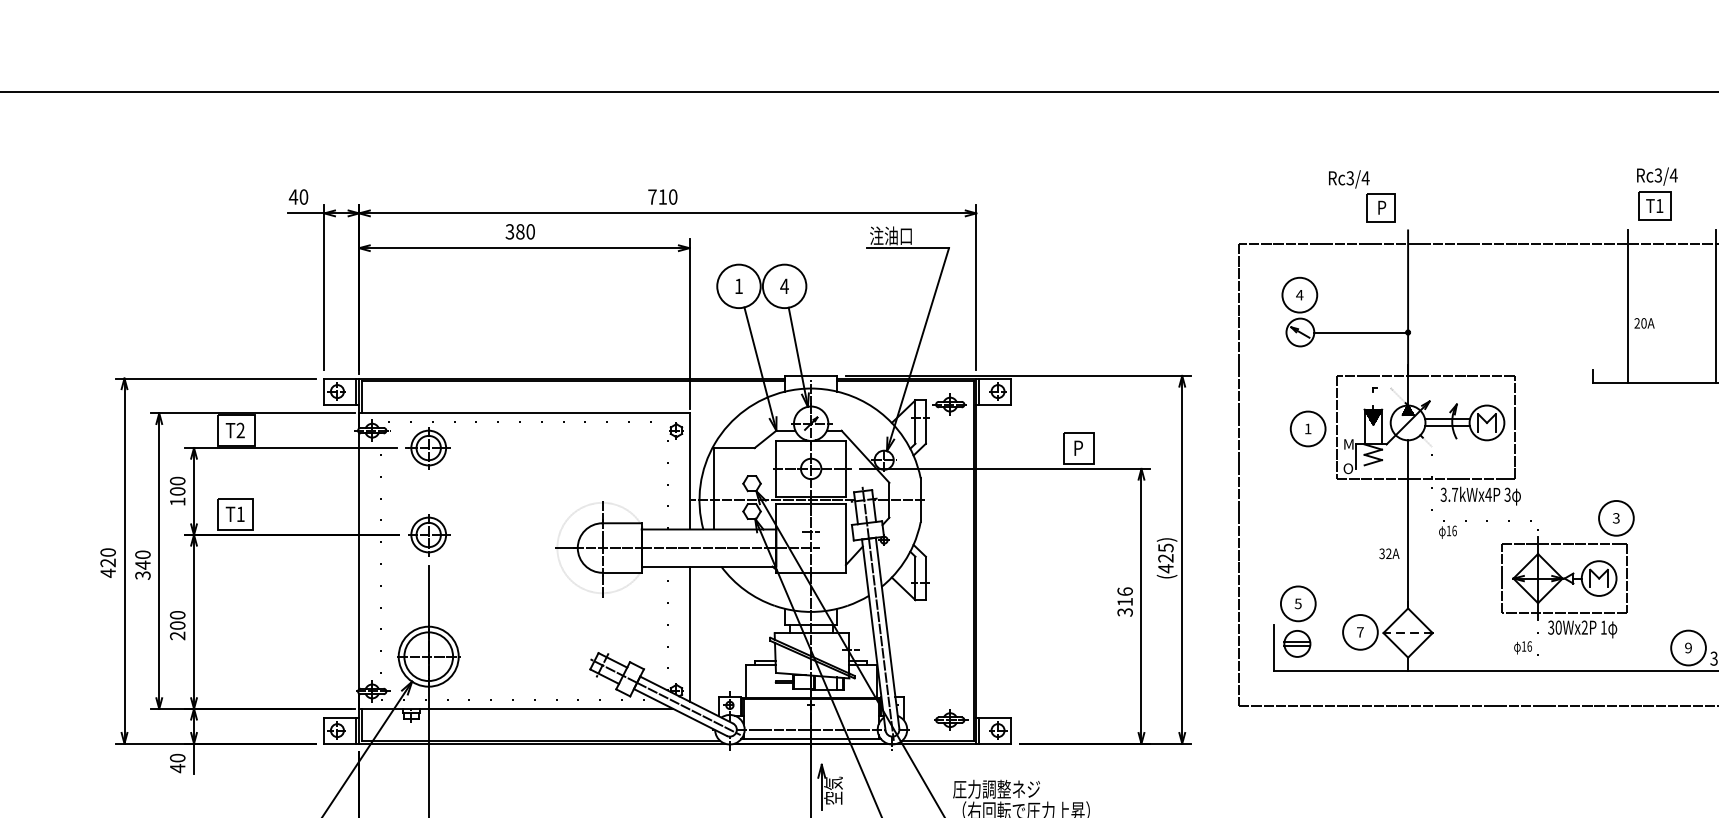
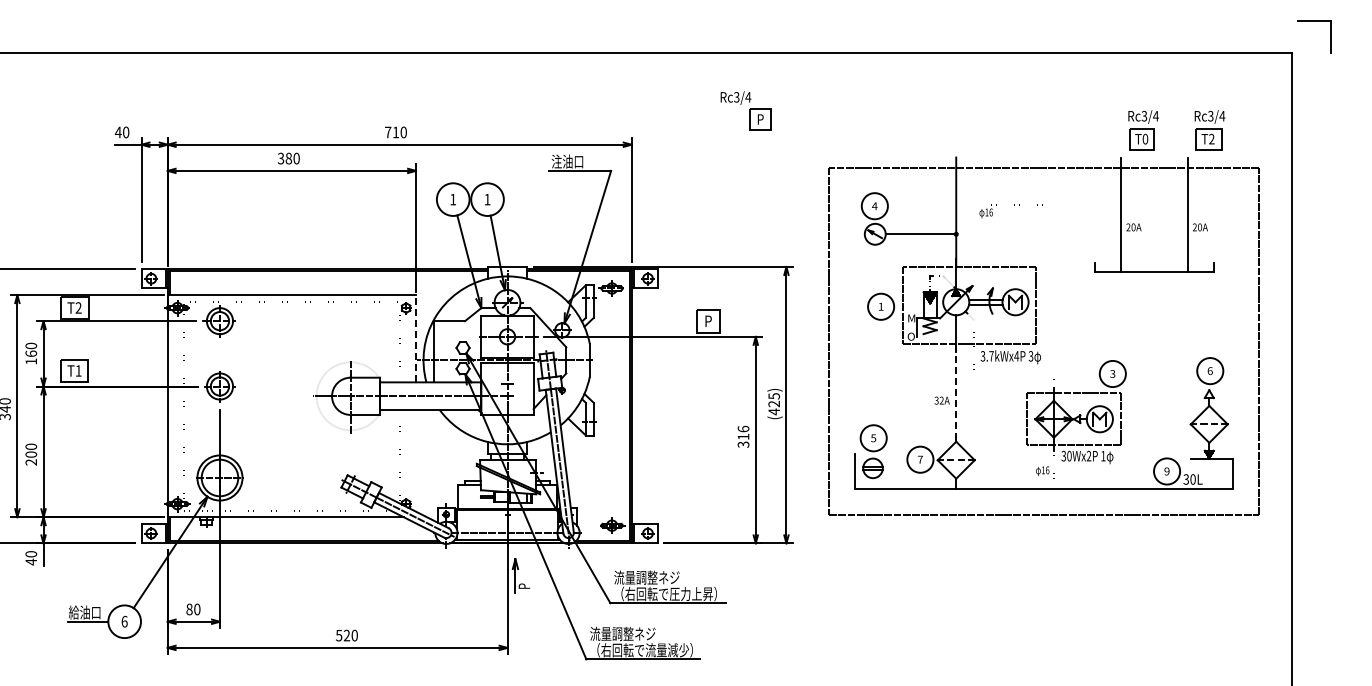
part: (1361, 195) -> (745, 110), moved
text: (1659, 205) -> (1145, 138), T1 -> T0
text: (784, 286) -> (487, 199), 4 -> 1
line: (690, 471) -> (416, 338), solid -> dashed
text: (176, 491) -> (30, 353), 100 -> 160
part: (1485, 521) -> (1014, 205), moved
line: (1408, 544) -> (956, 393), solid -> dashed
line: (690, 633) -> (416, 460), removed
text: (966, 789) -> (624, 577), 圧力調整ネジ -> 流量調整ネジ
text: (833, 790) -> (524, 578), 空気 -> P

